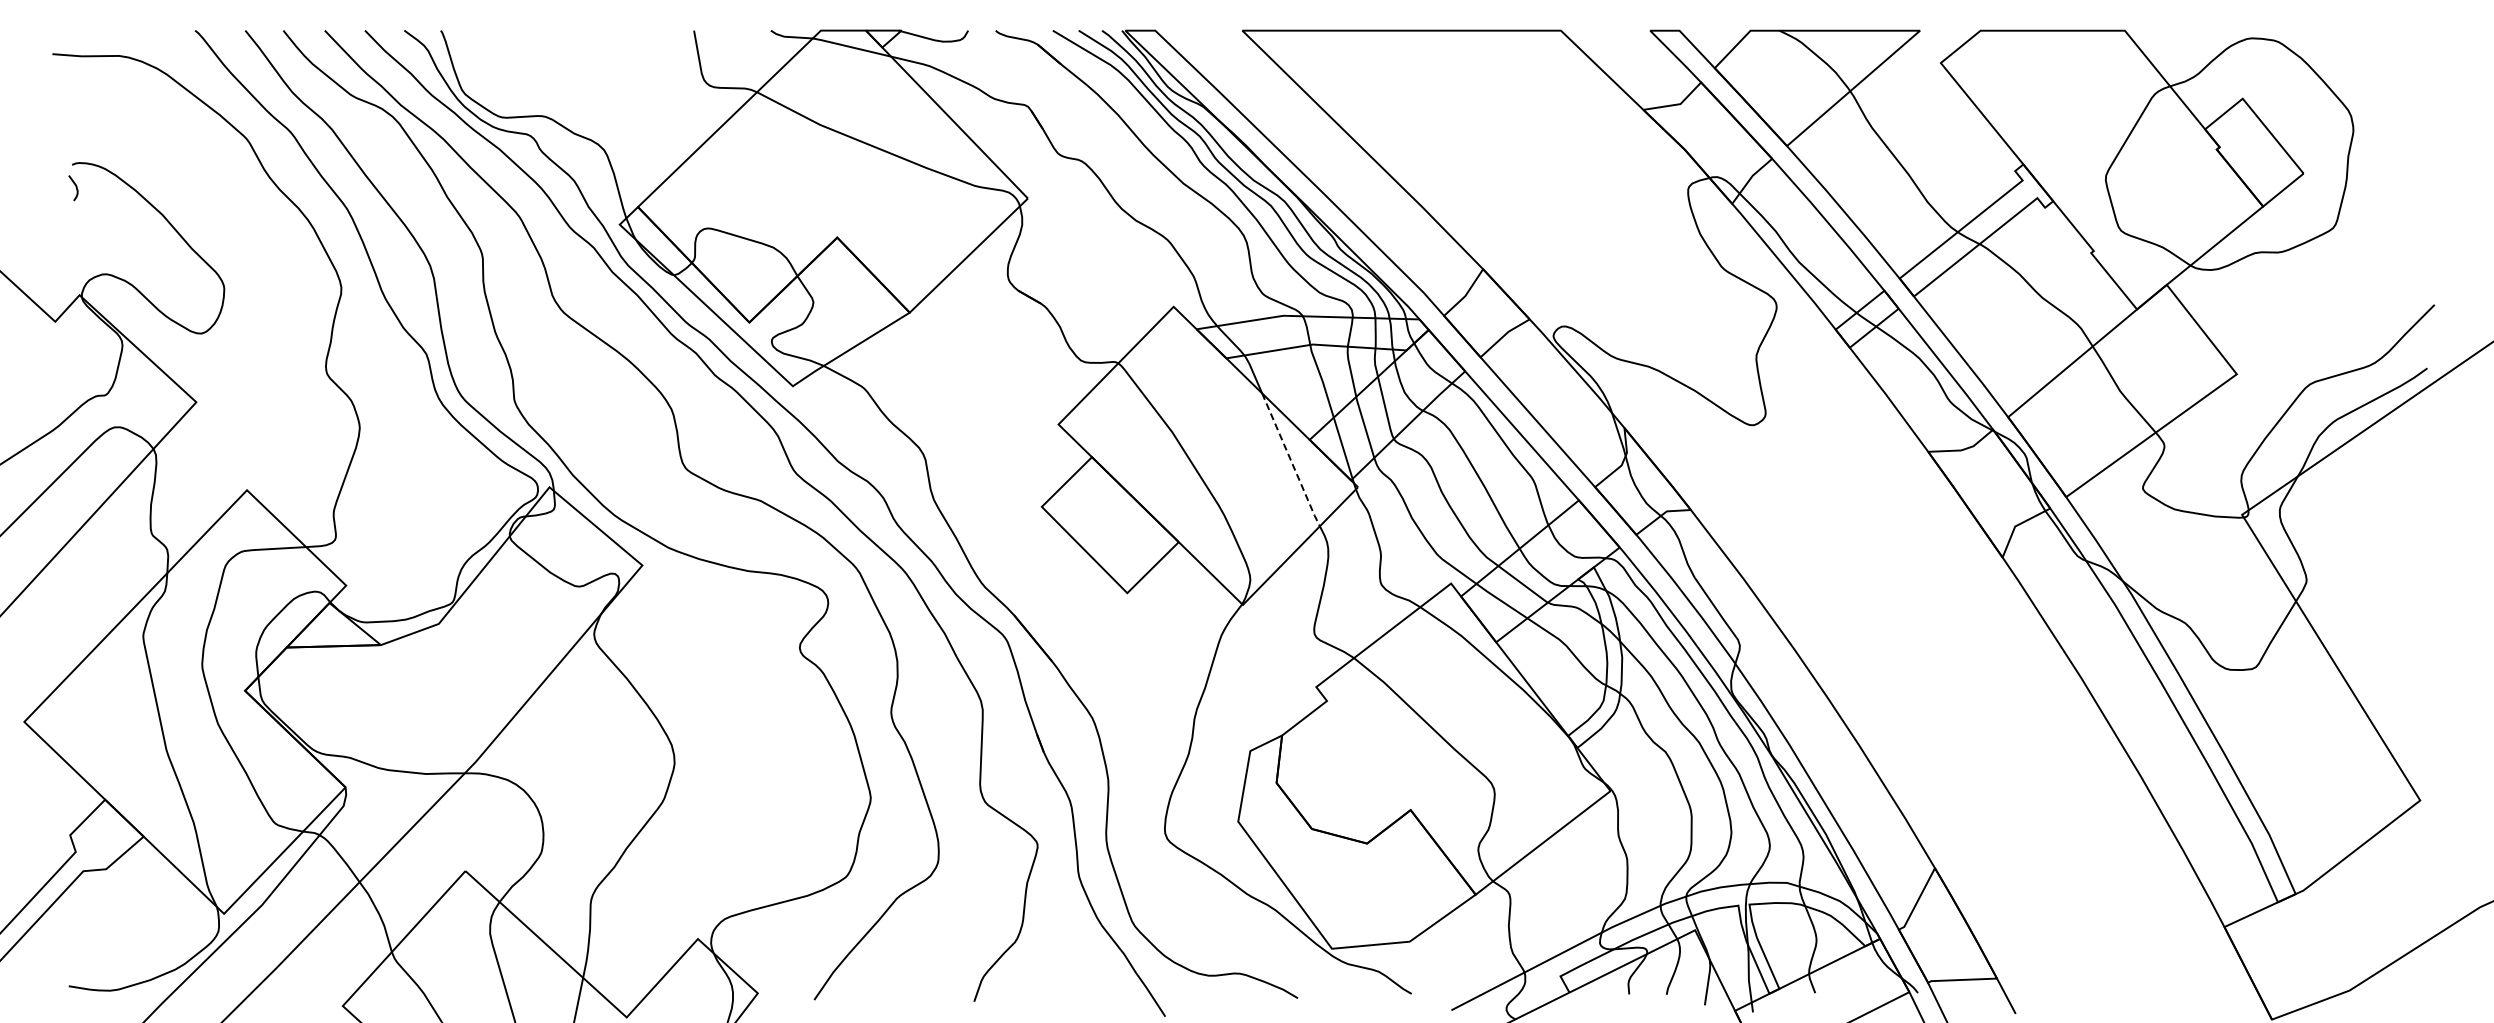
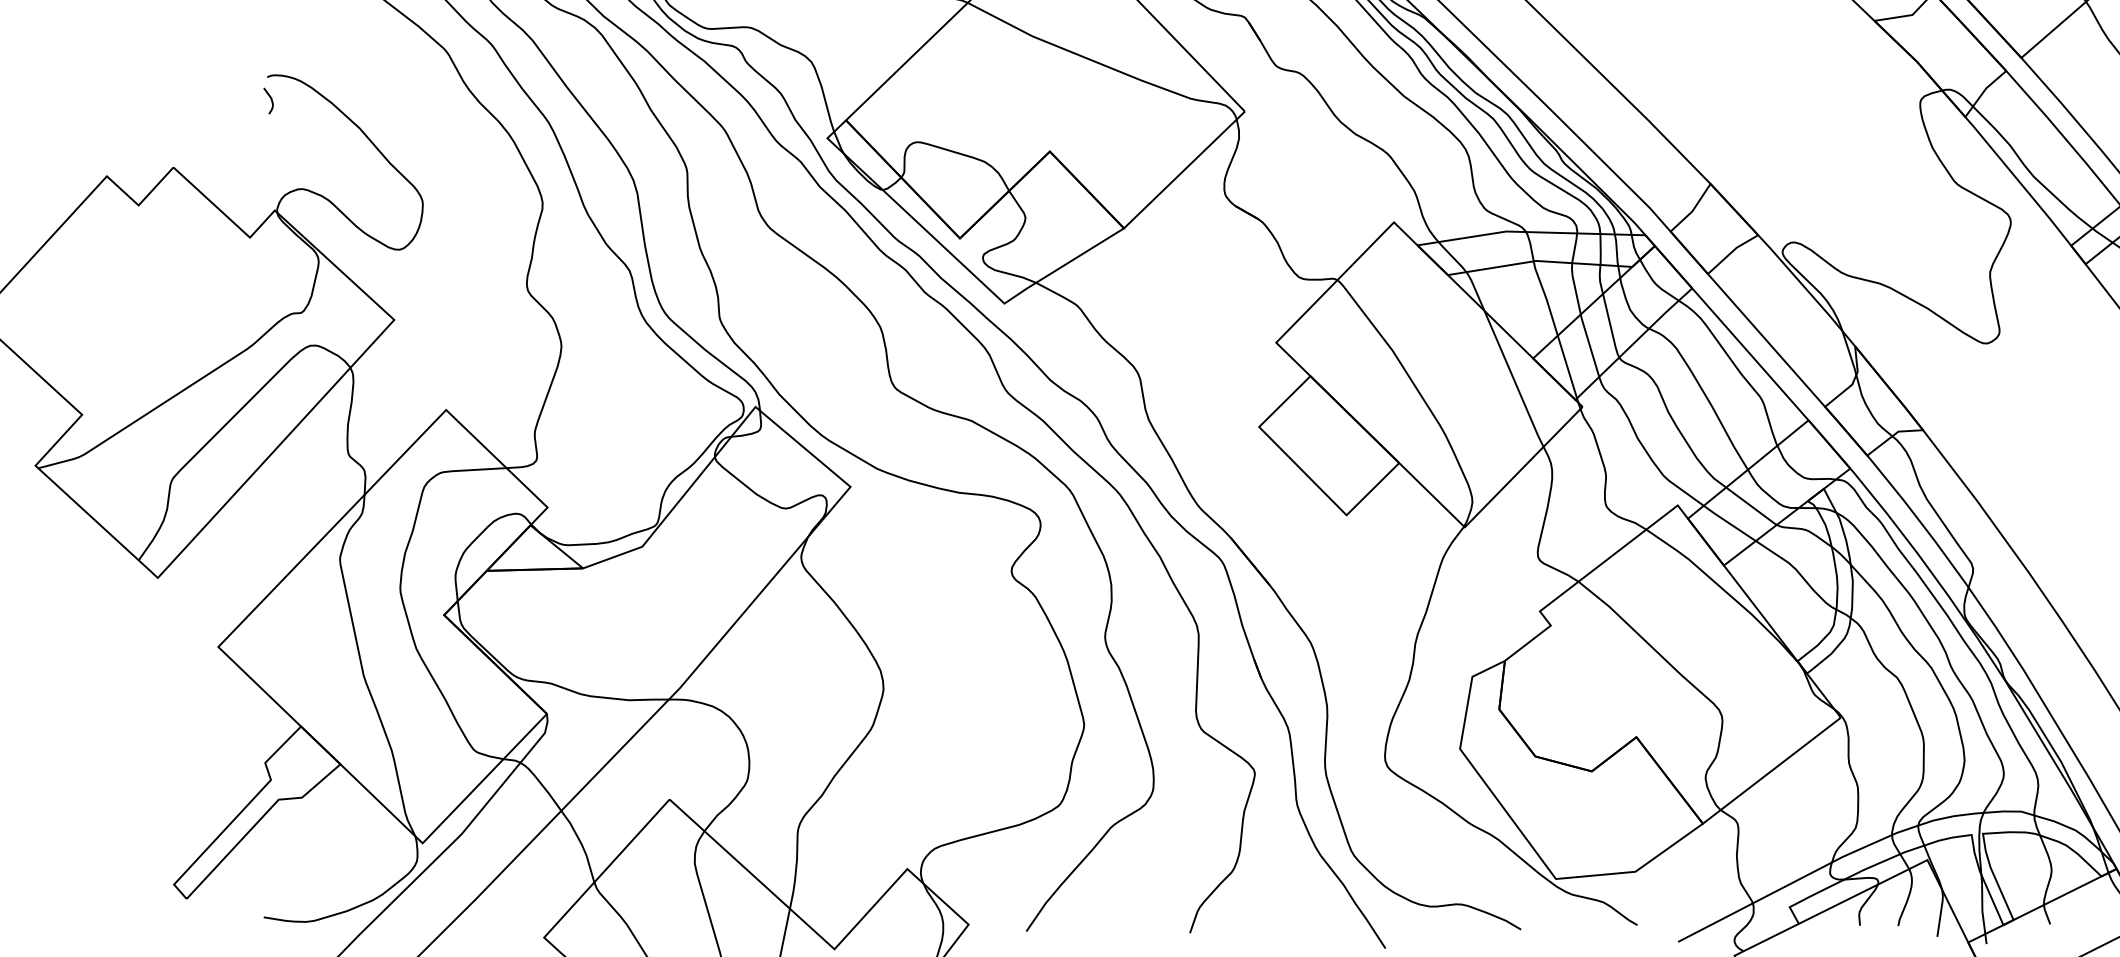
line: (1291, 460) -> (1514, 379), dashed -> solid

